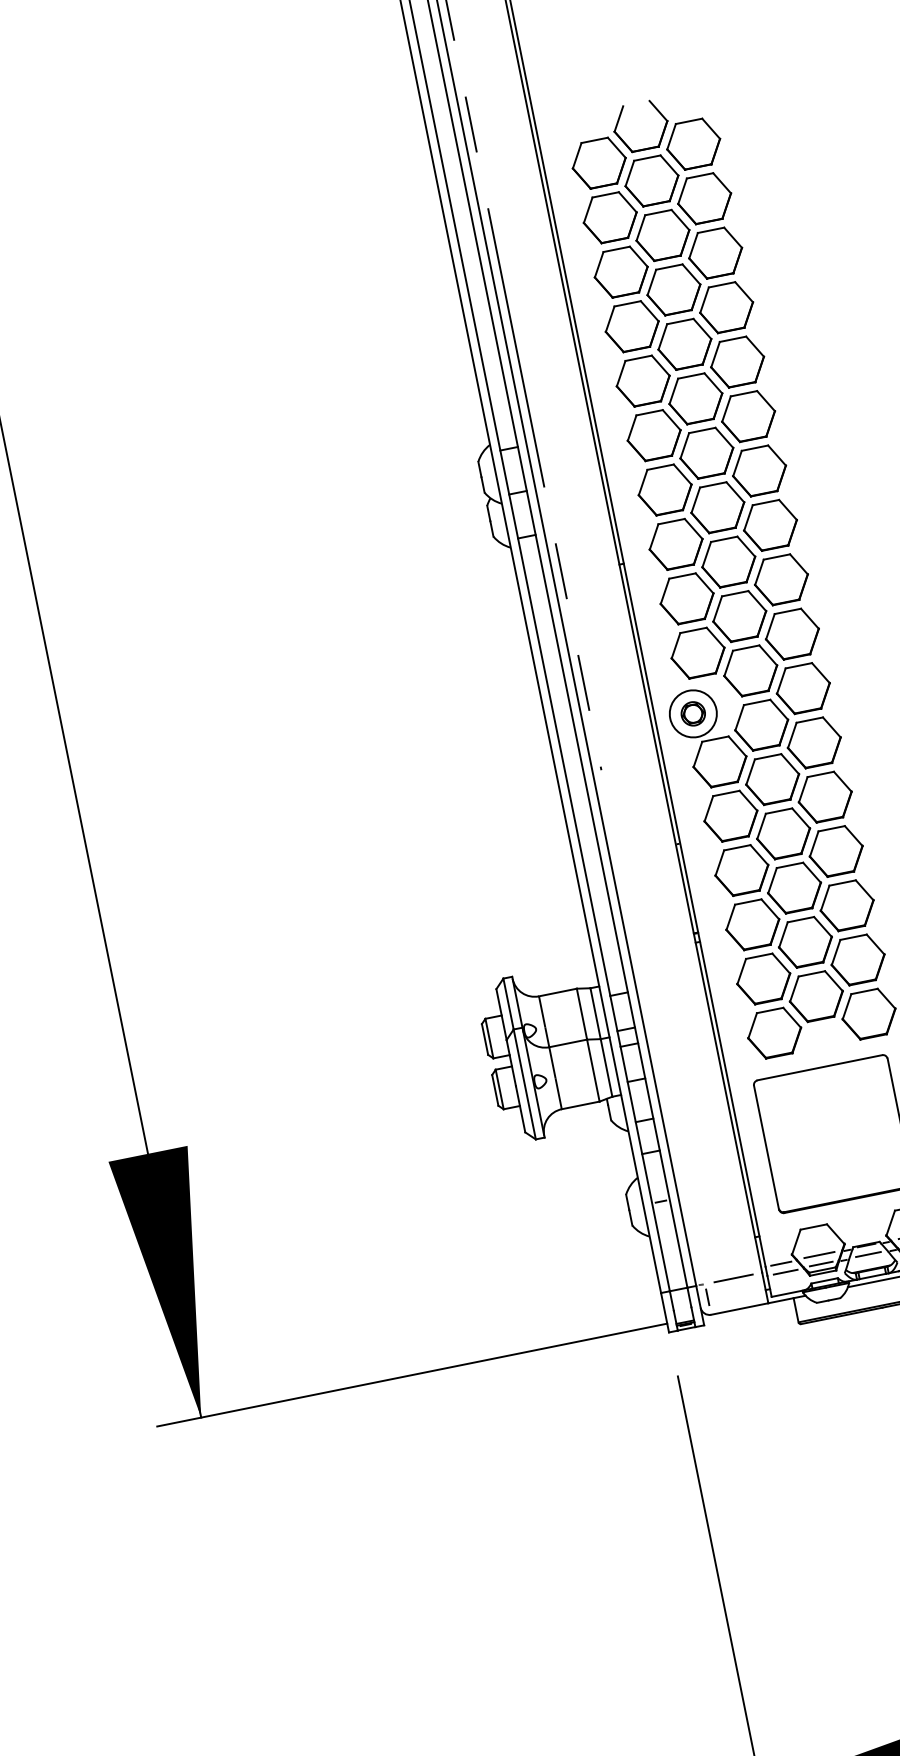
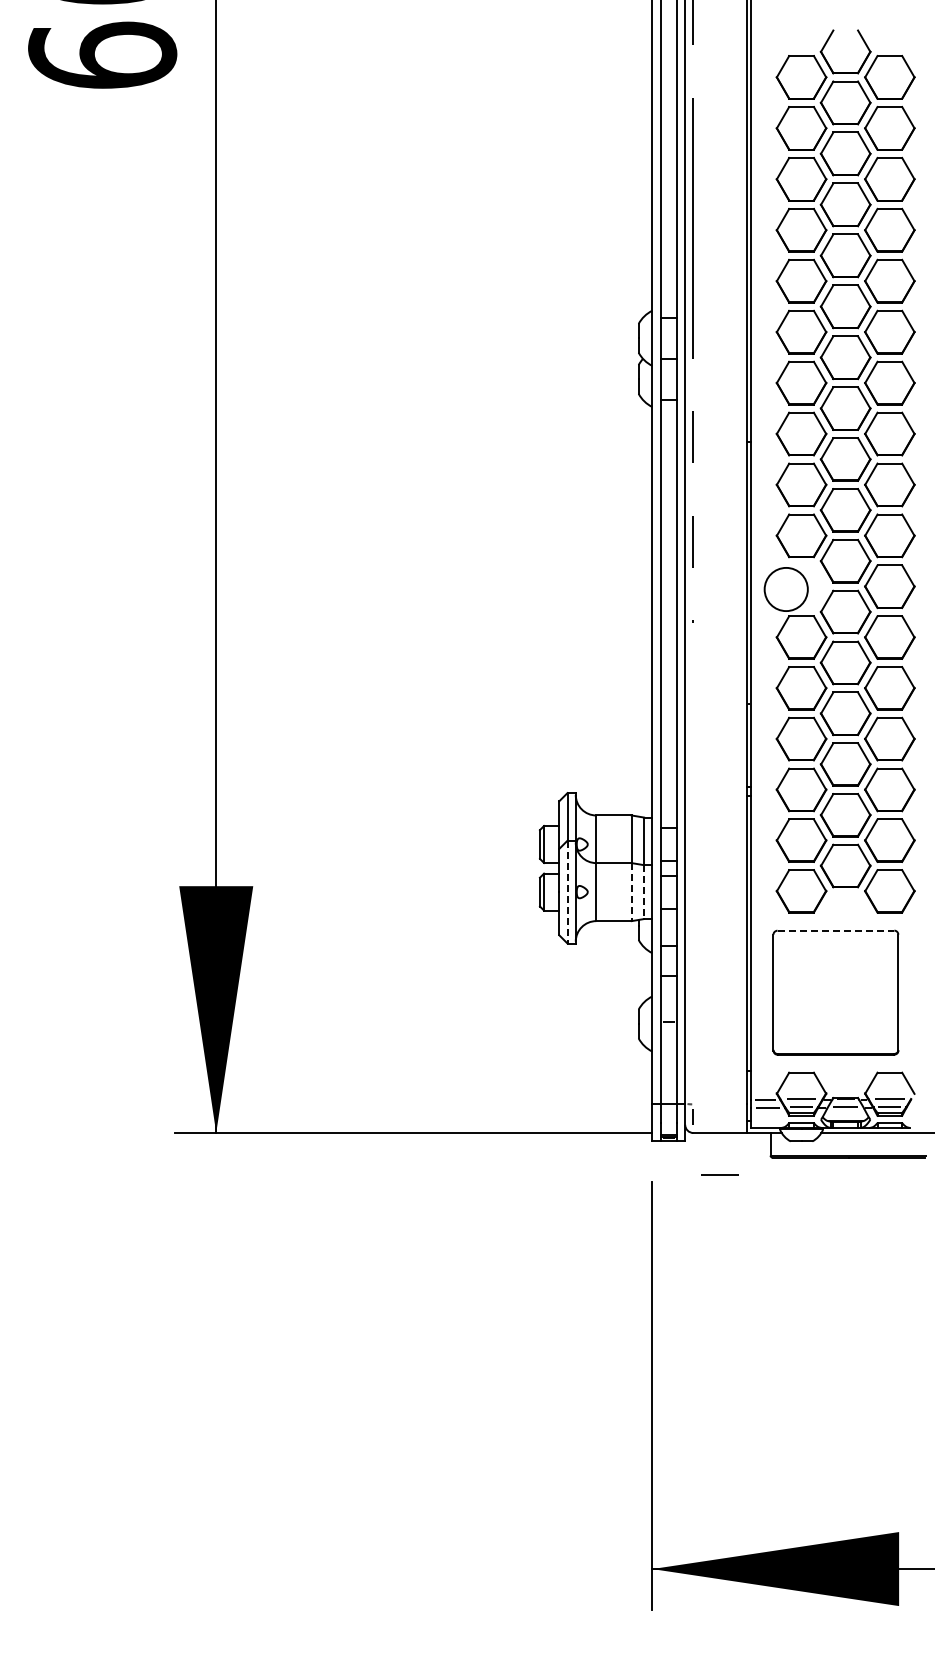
part: (692, 714) -> (785, 589), removed
line: (820, 1067) -> (836, 930), solid -> dashed
line: (607, 1068) -> (644, 892), solid -> dashed
line: (593, 1071) -> (631, 892), solid -> dashed
line: (524, 1084) -> (567, 892), solid -> dashed
line: (732, 1277) -> (719, 1174), moved

